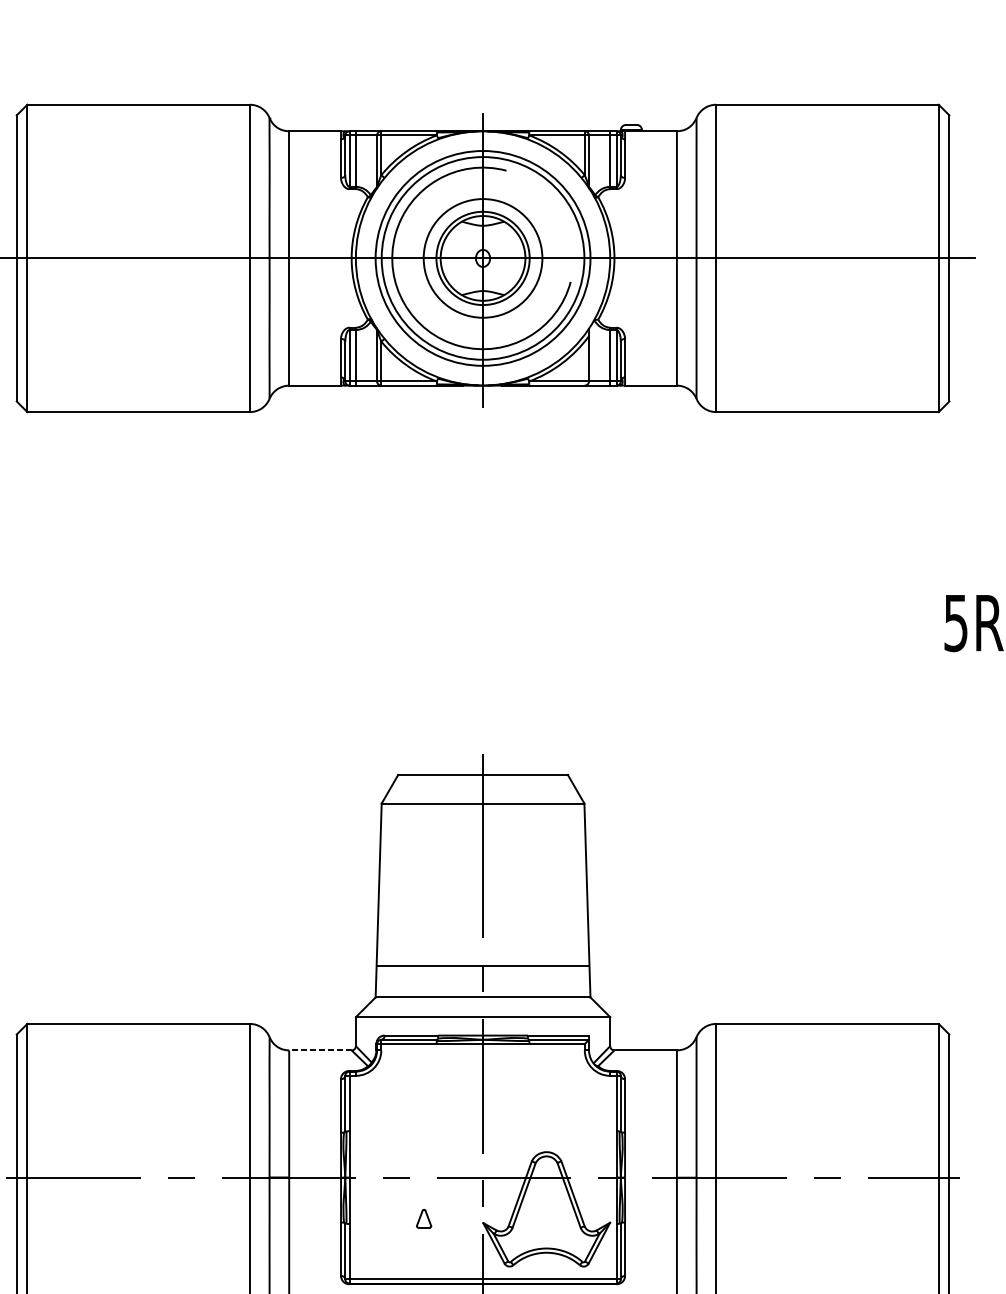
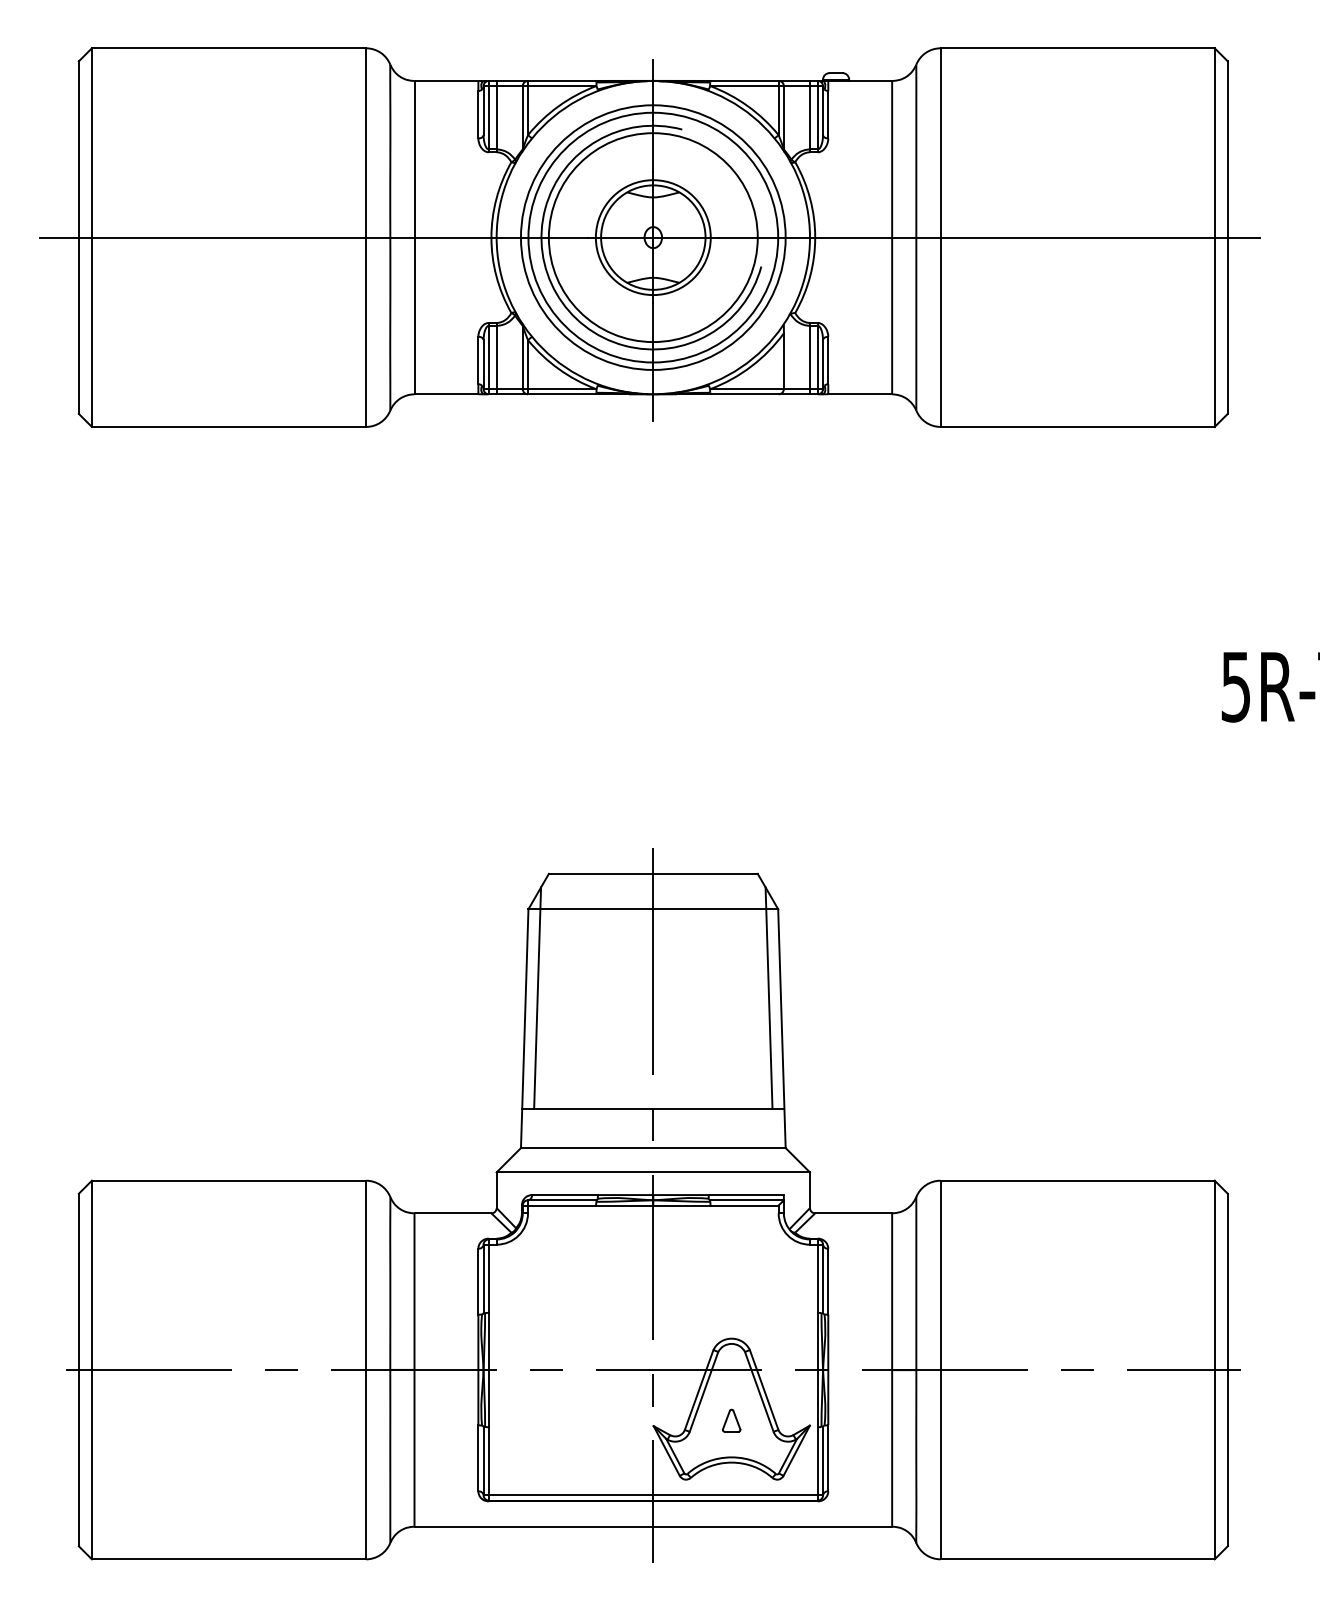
circle: (482, 258) -> (652, 237), size x1.43
line: (389, 875) -> (537, 997), added
line: (576, 875) -> (768, 997), added
line: (320, 1050) -> (452, 1213), dashed -> solid
part: (423, 1218) -> (731, 1420), moved

